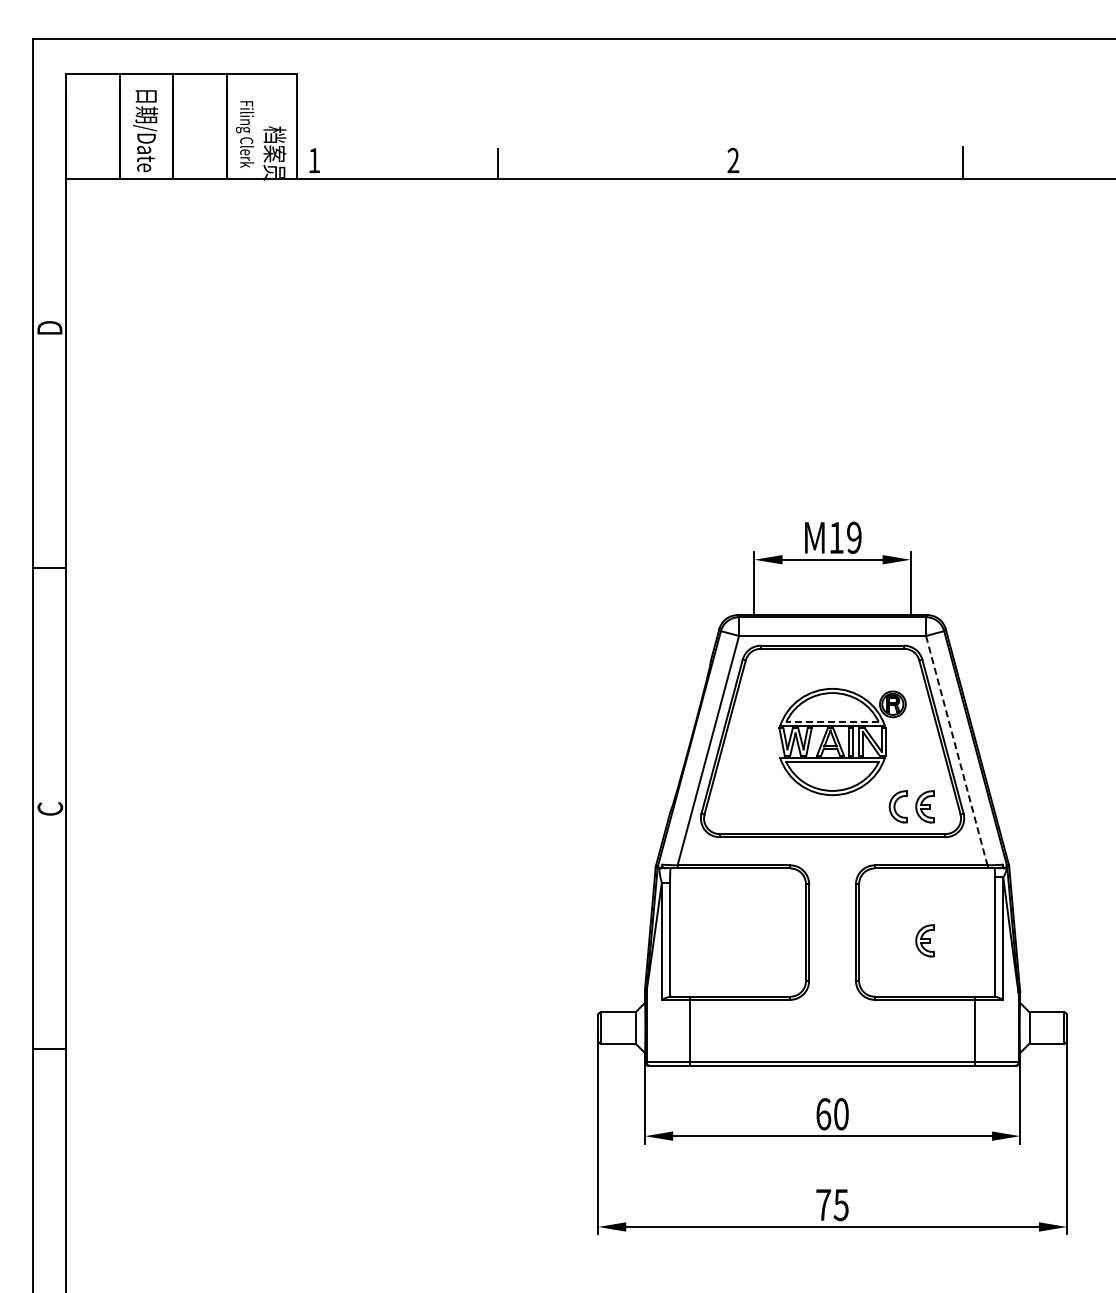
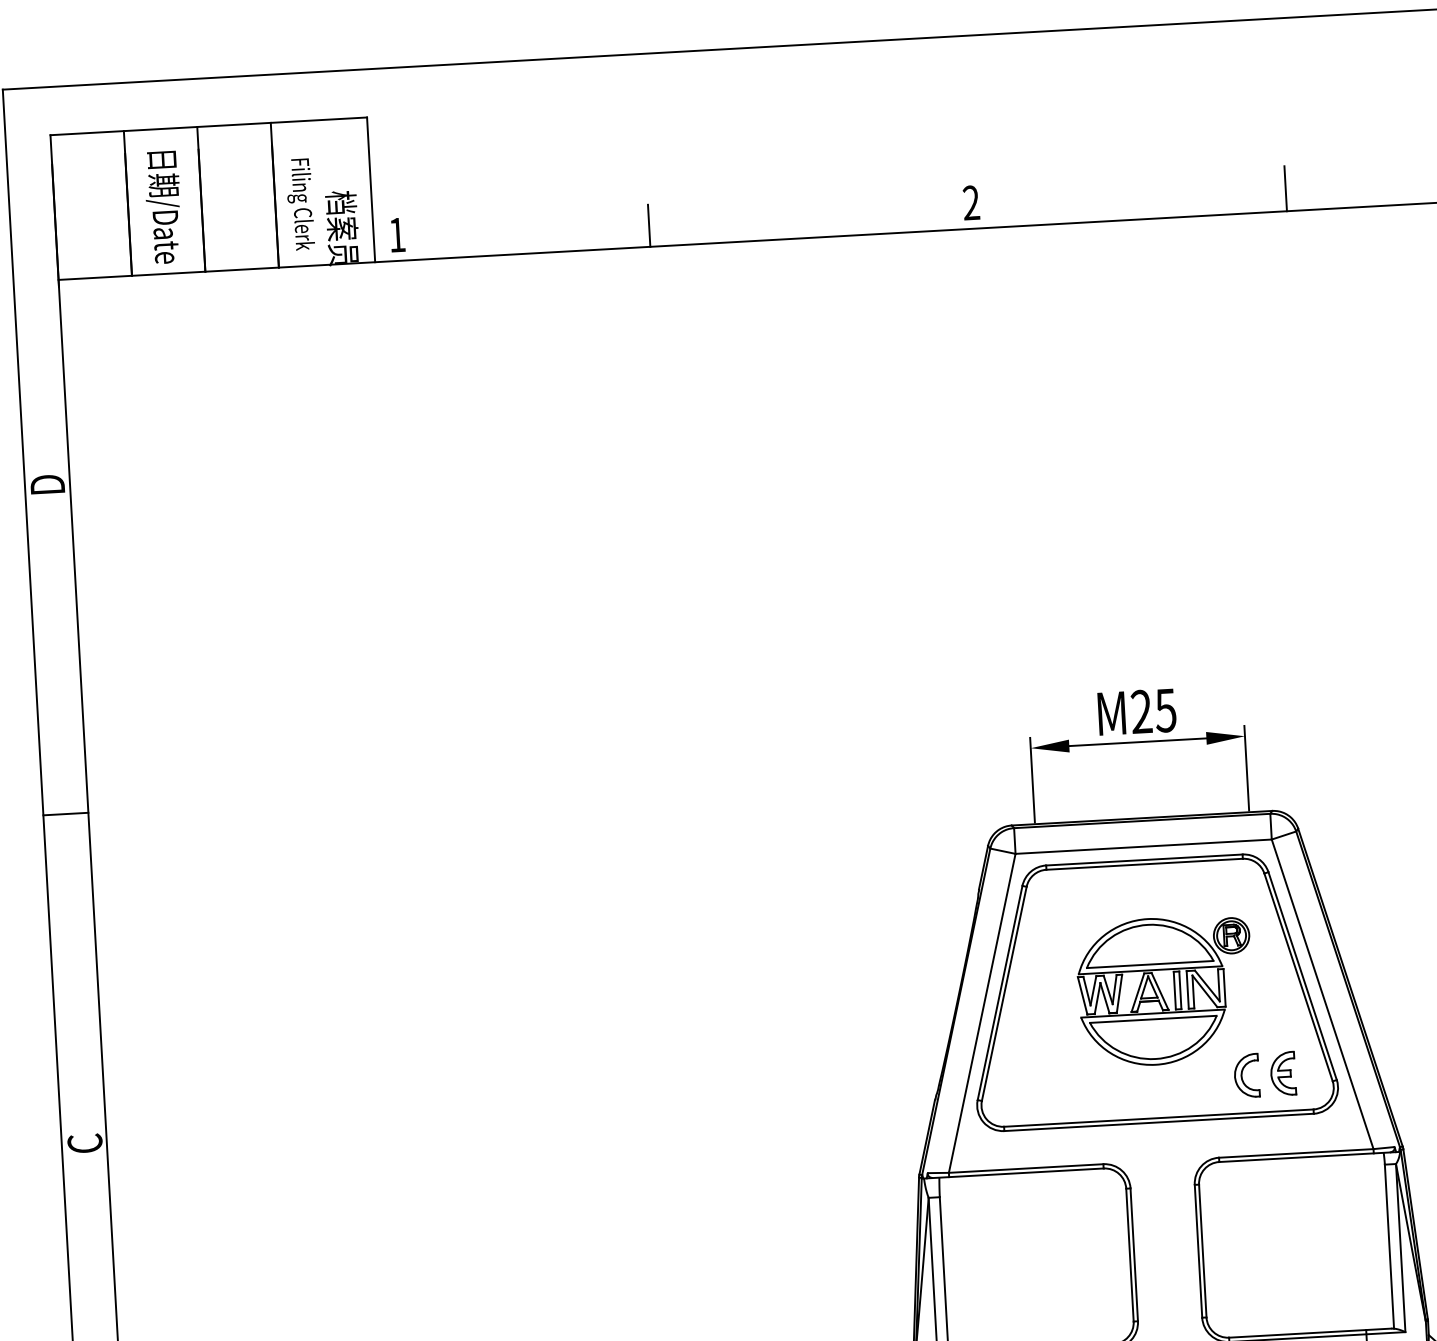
text: (845, 537) -> (1153, 710), M19 -> M25
line: (832, 721) -> (1150, 963), dashed -> solid
line: (956, 750) -> (1322, 994), dashed -> solid
part: (924, 940) -> (1292, 1256), removed

